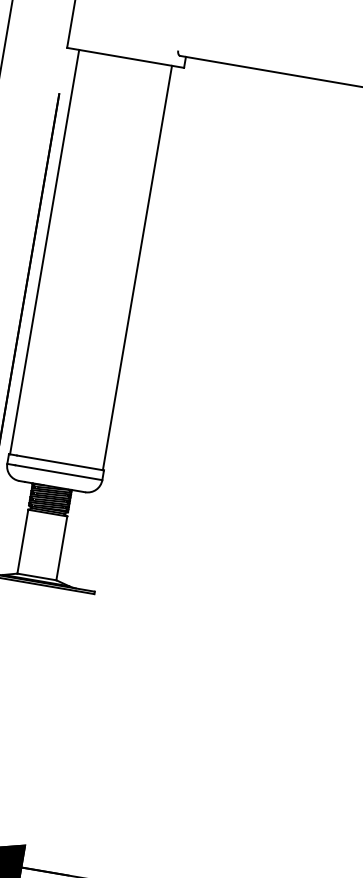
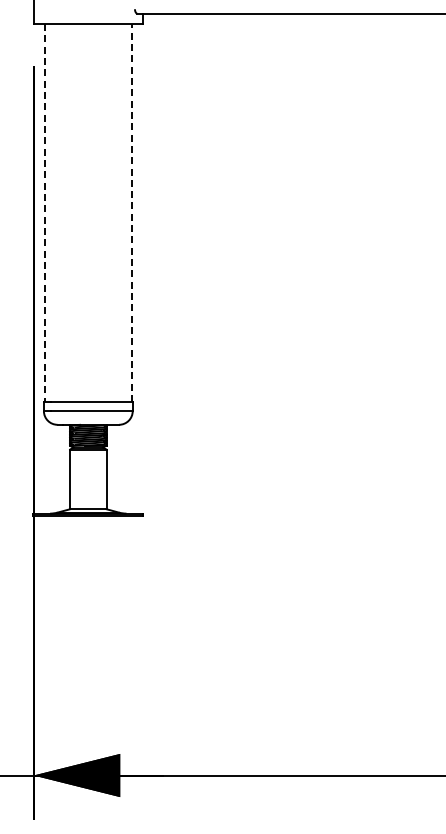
line: (44, 252) -> (44, 213), solid -> dashed
line: (137, 267) -> (131, 212), solid -> dashed

